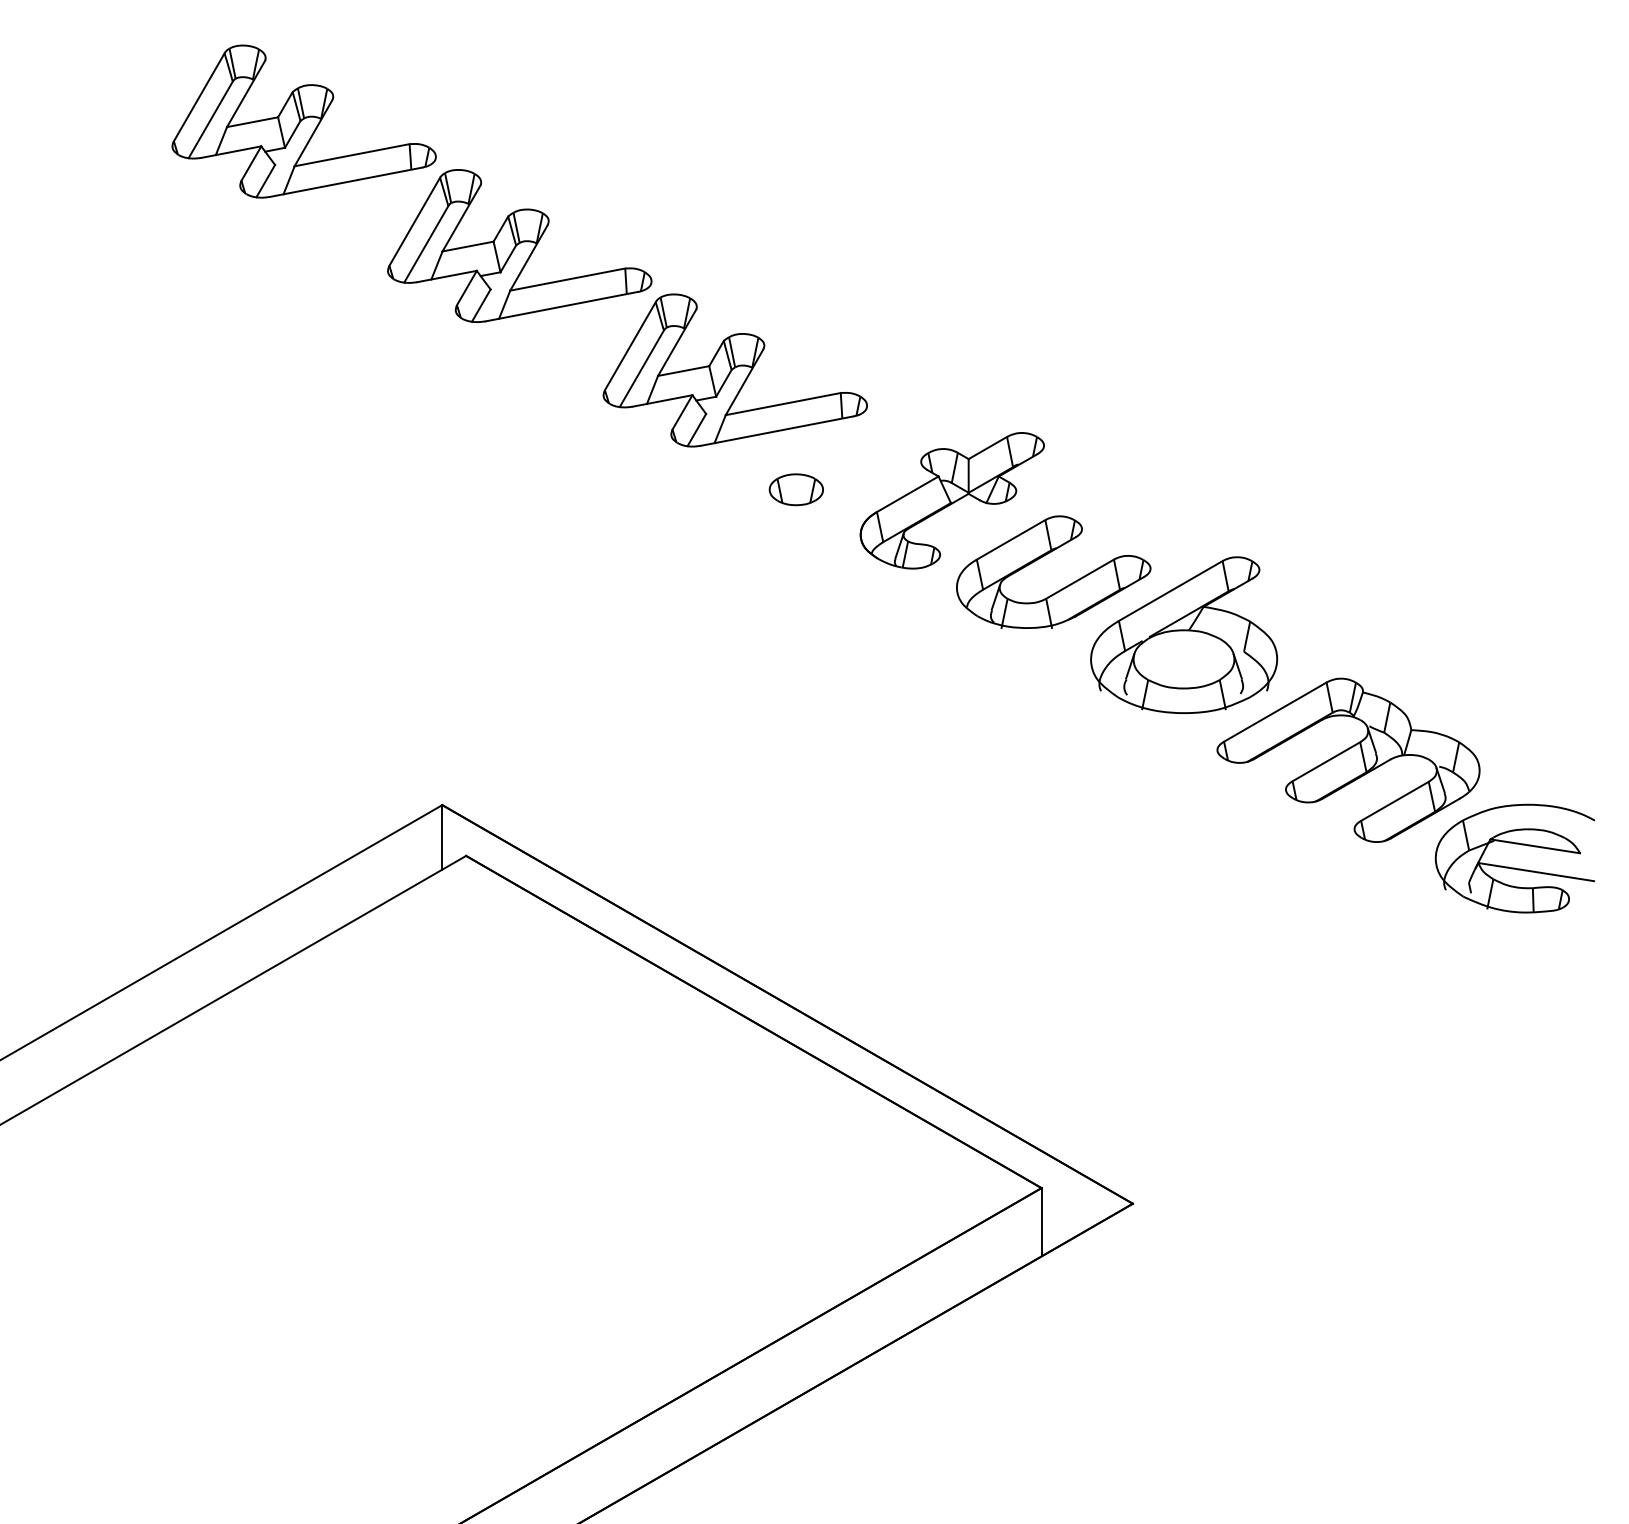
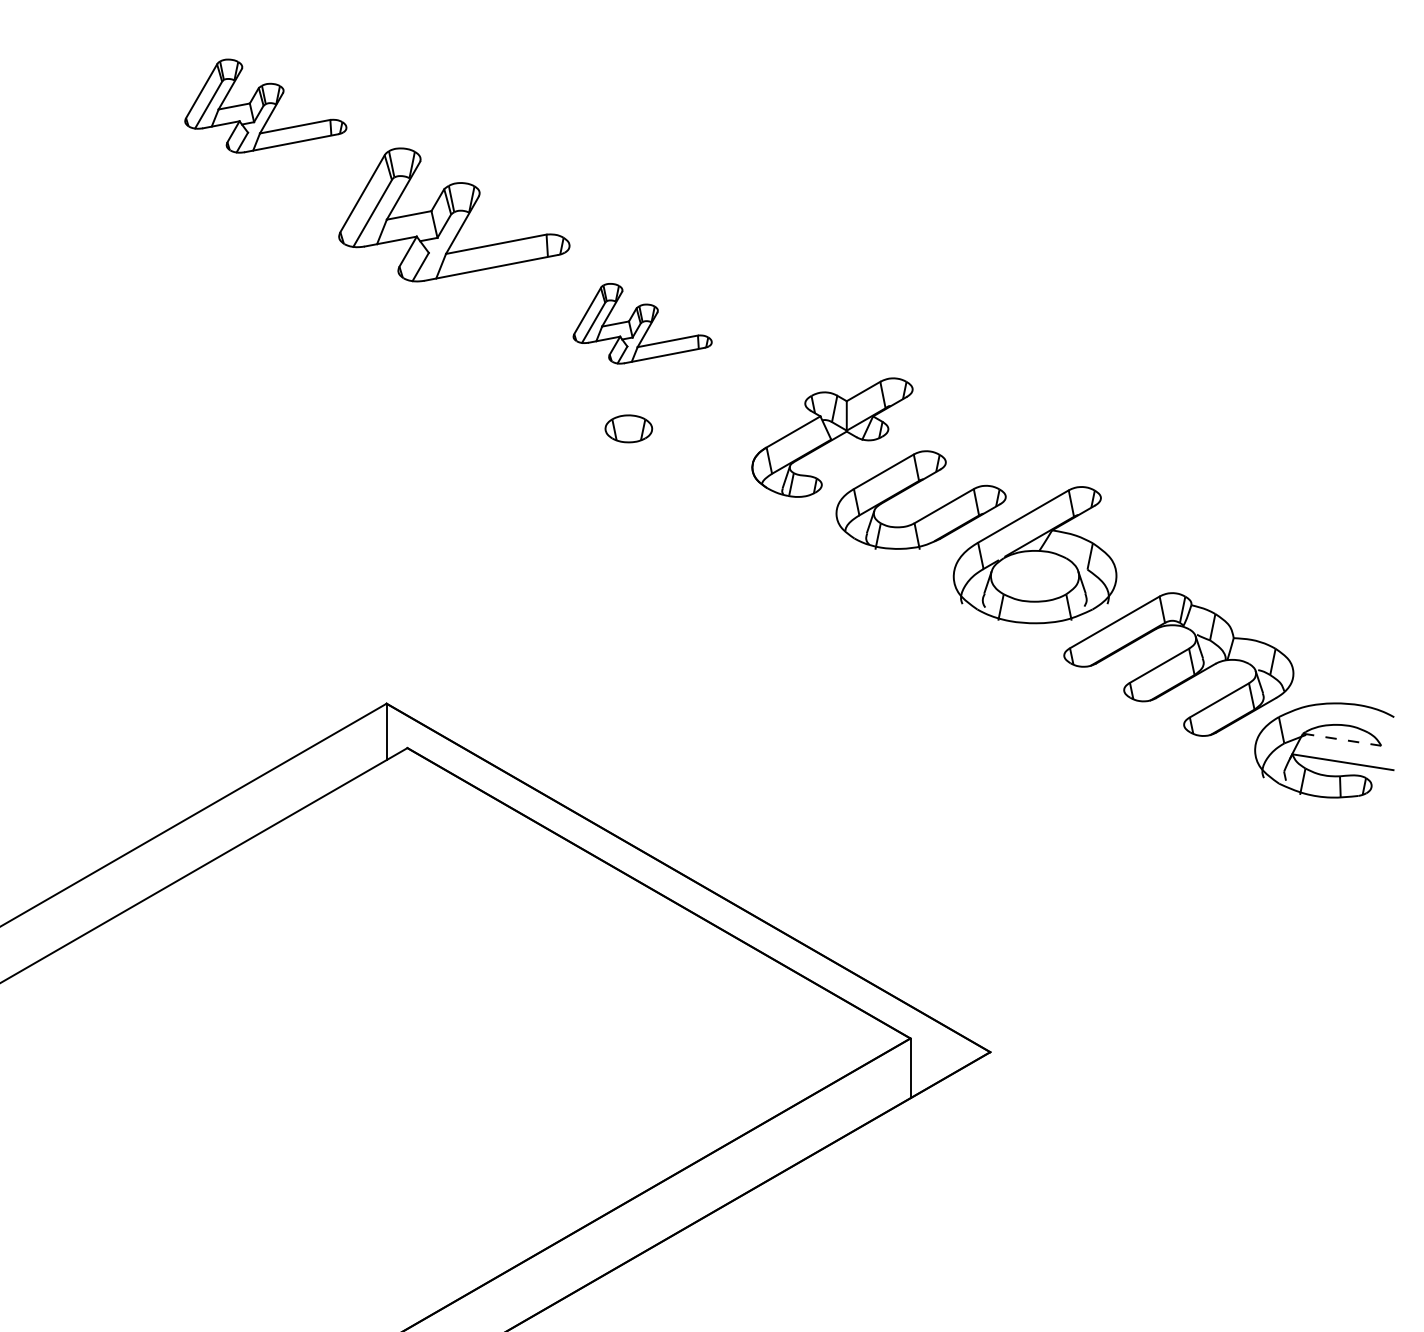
part: (303, 121) -> (265, 106), size x0.7
part: (734, 370) -> (642, 323), size x0.6
part: (795, 489) -> (628, 428), moved
line: (1535, 846) -> (1342, 739), solid -> dashed

